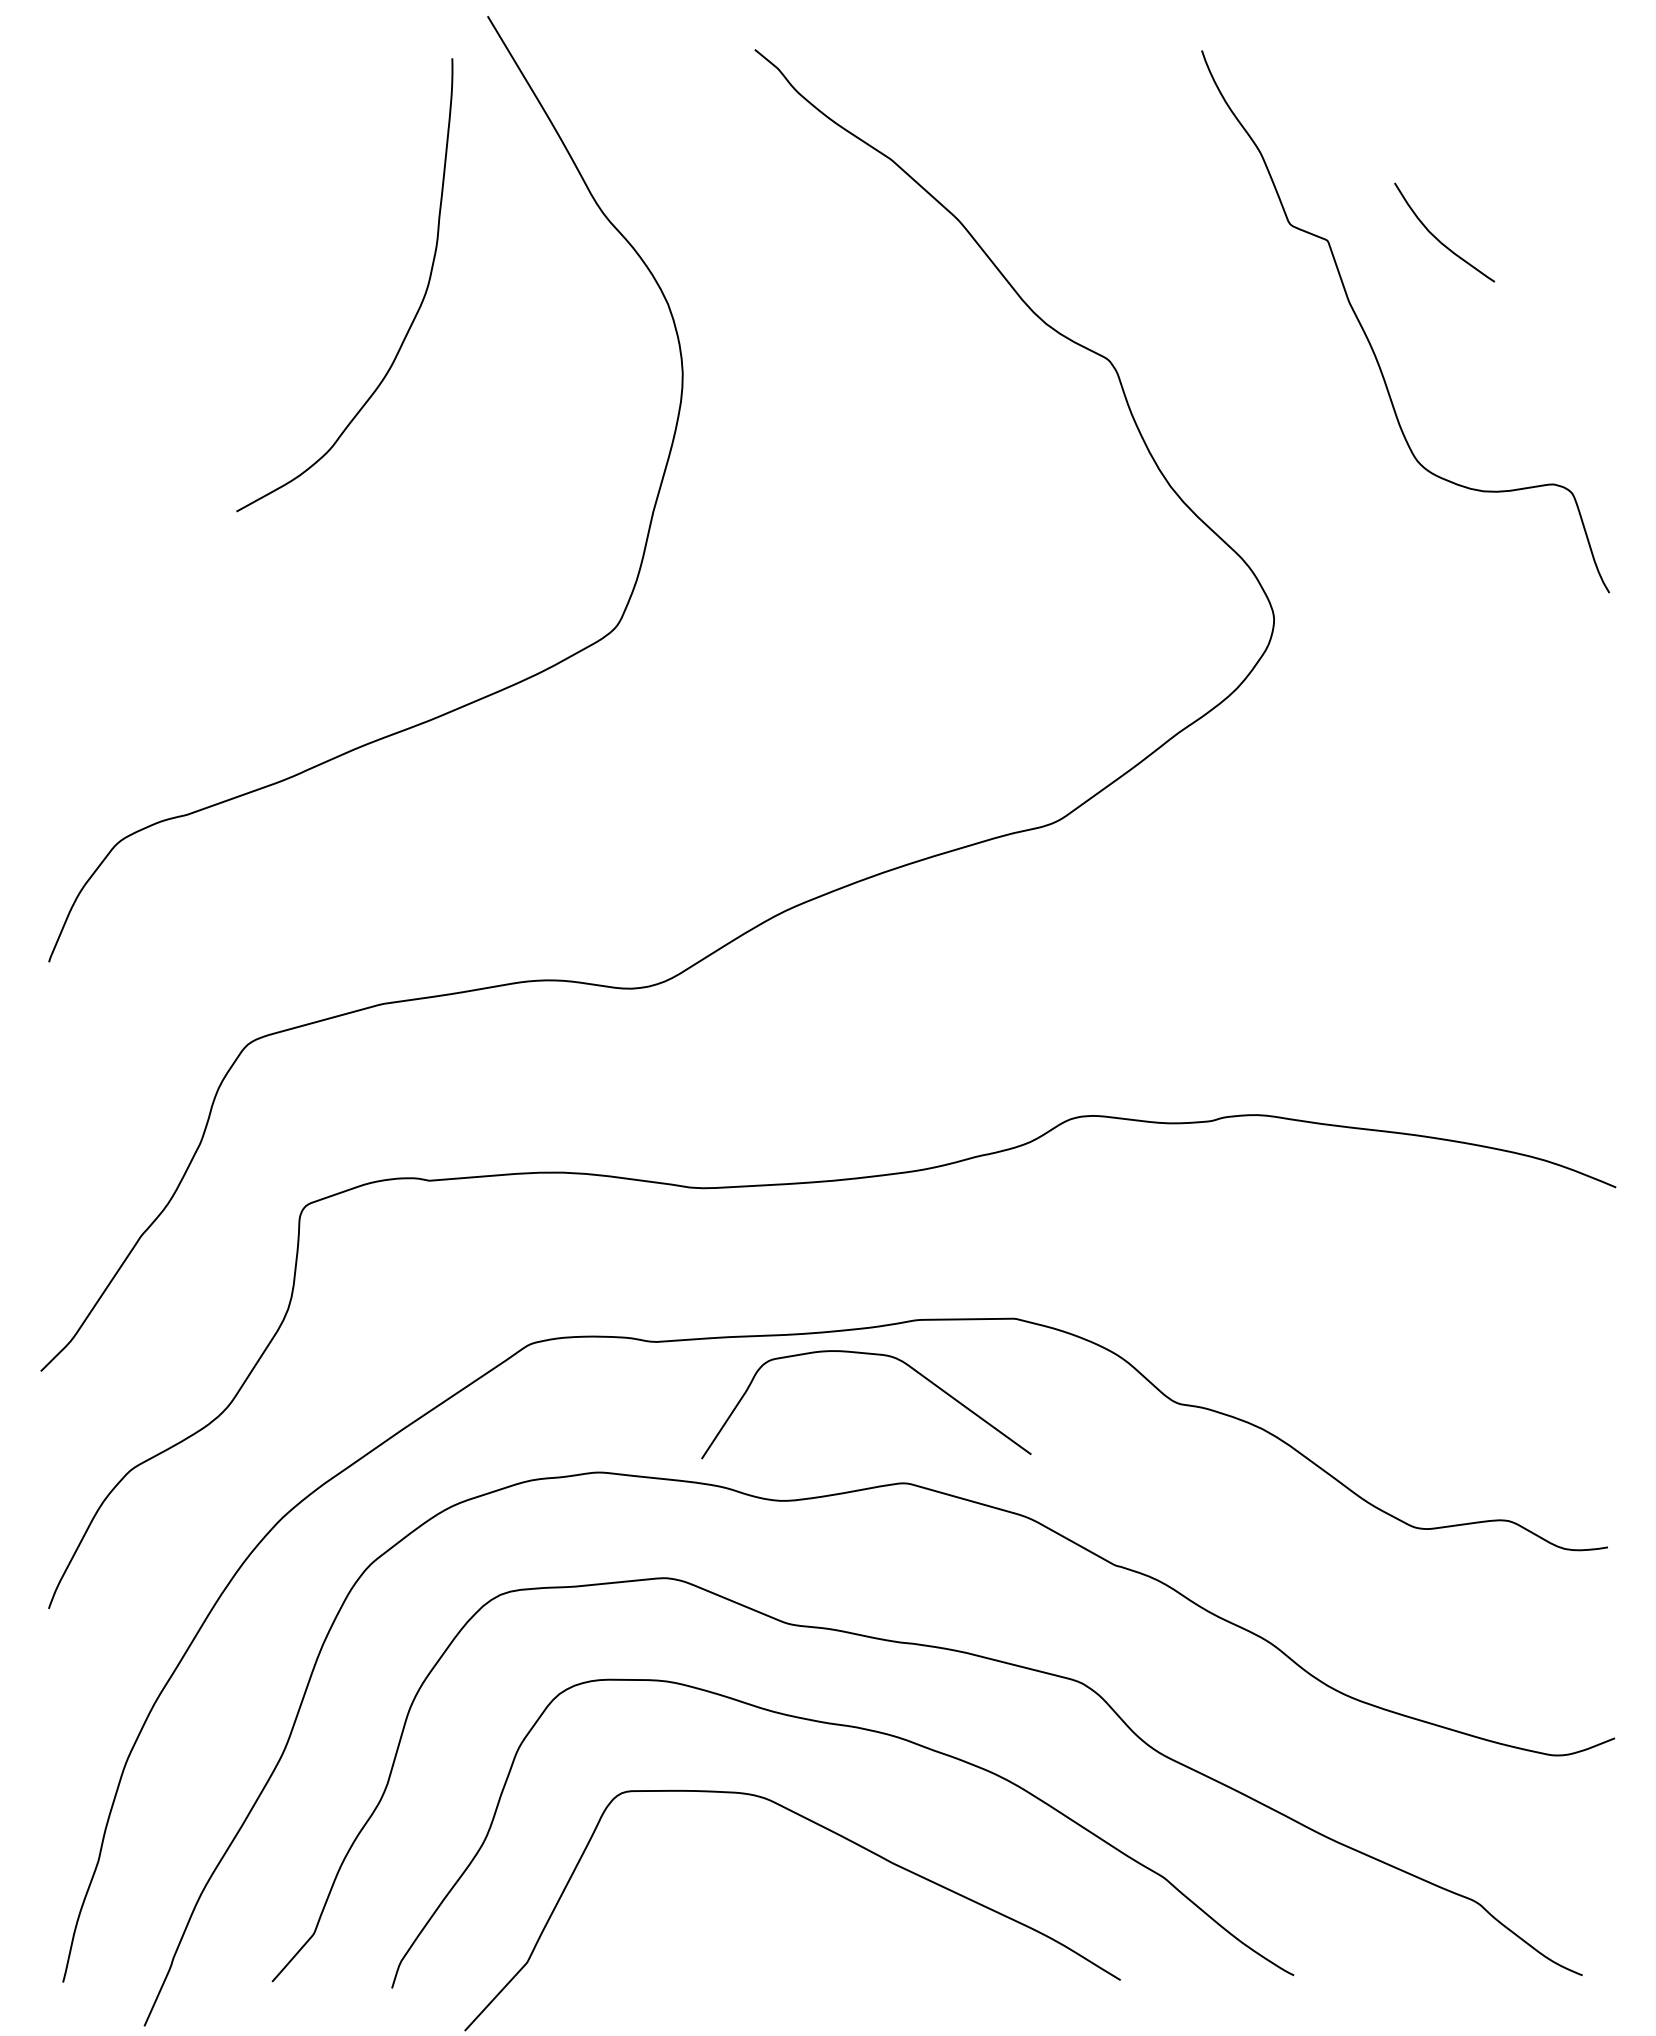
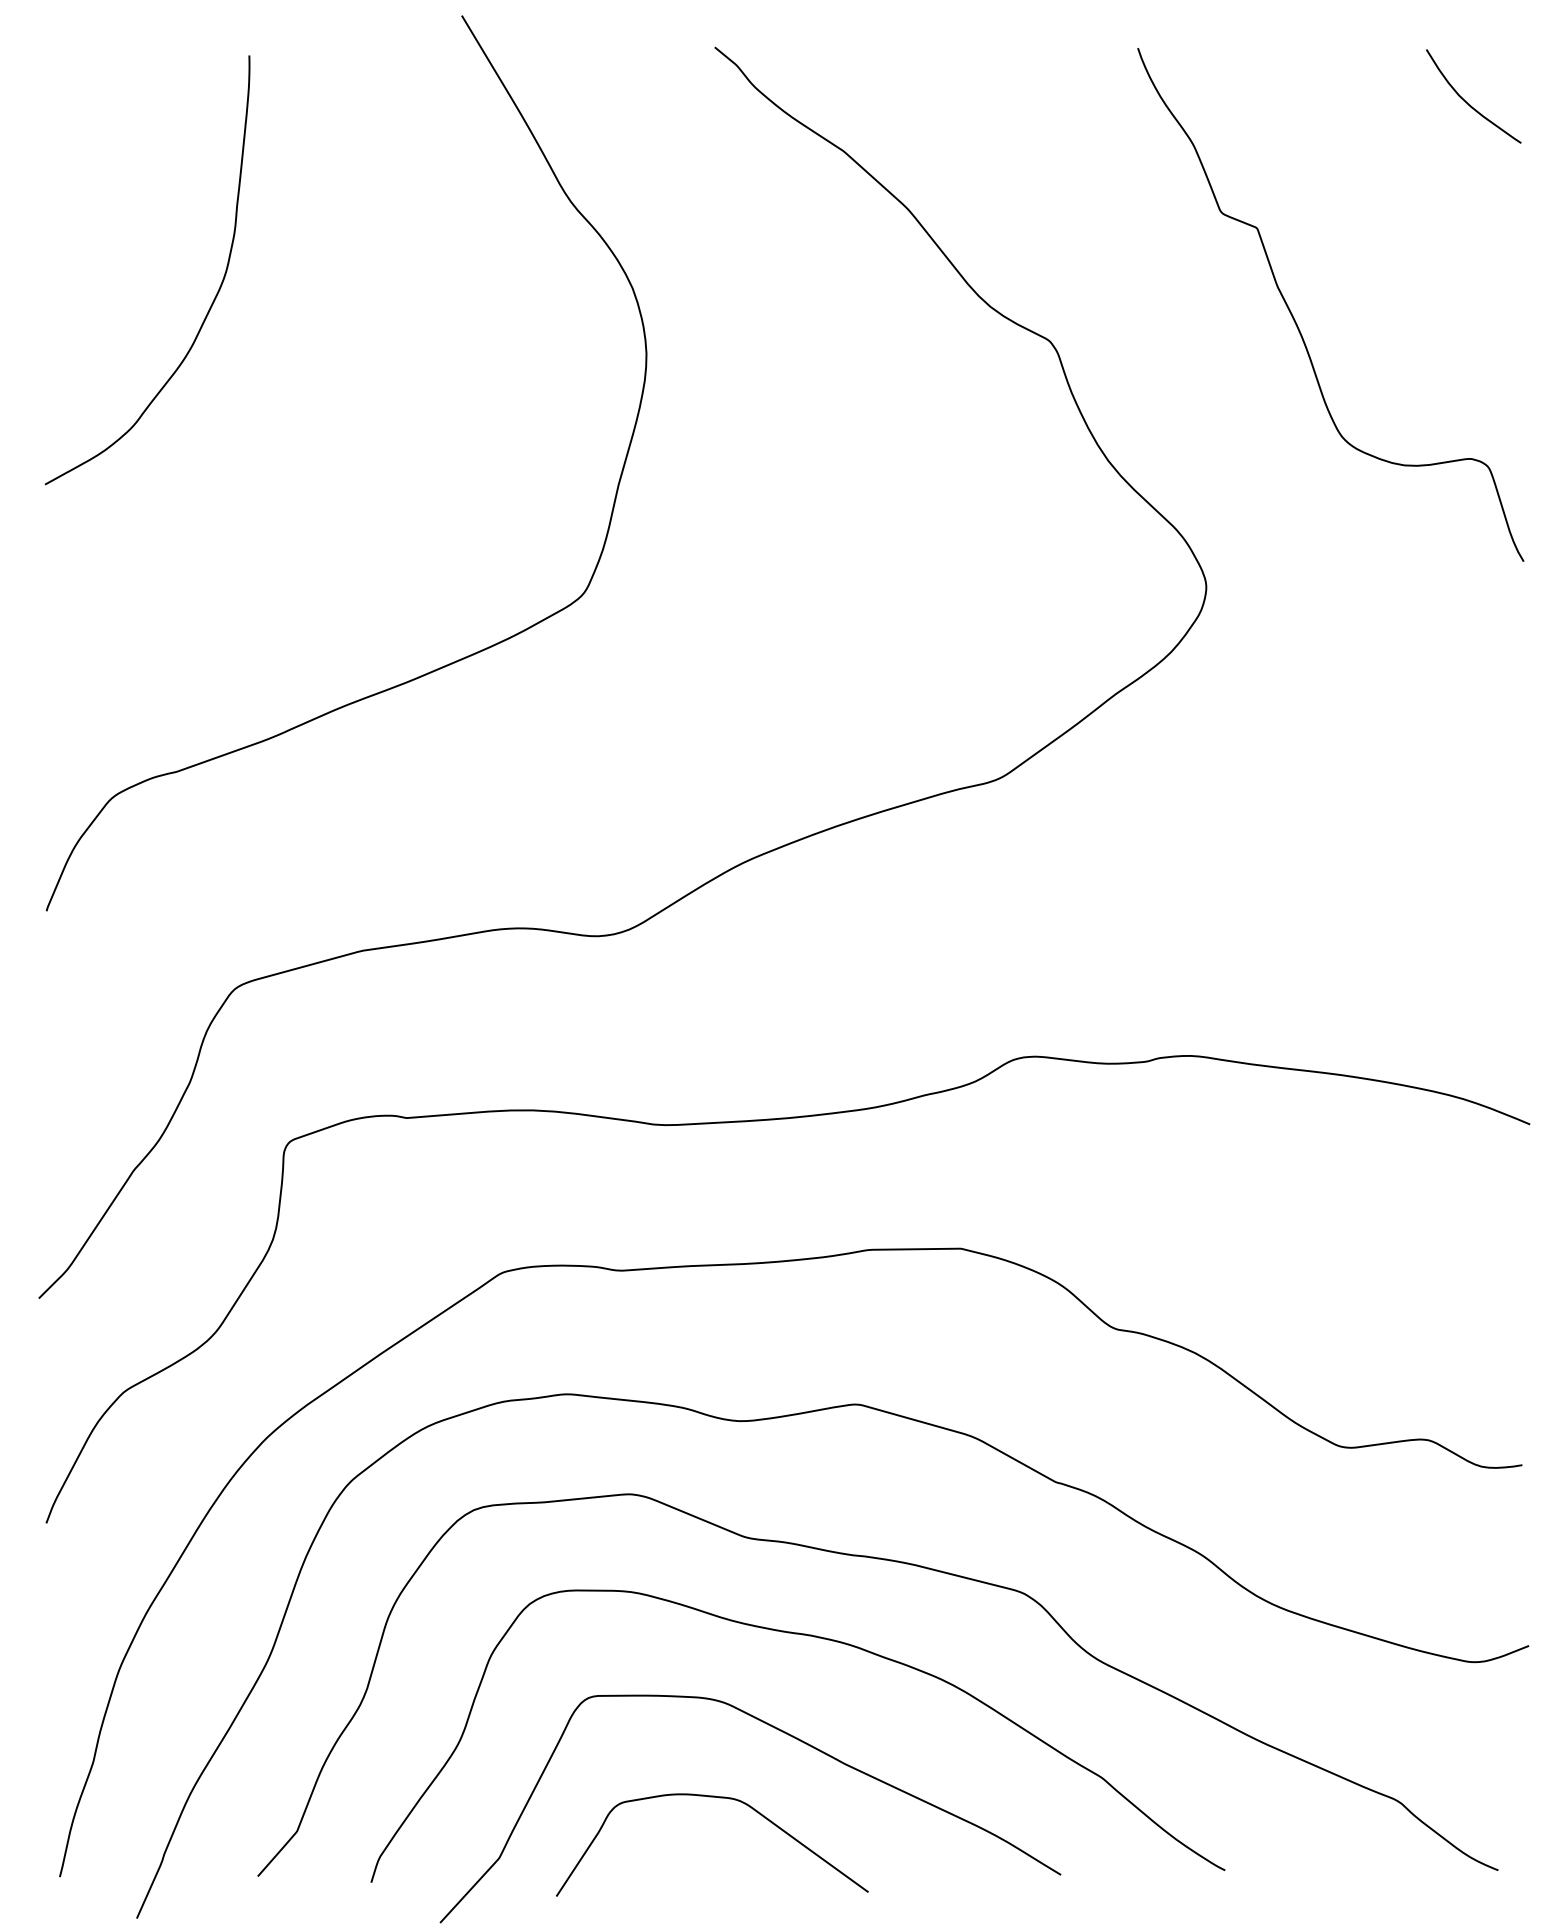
curve: (1440, 240) -> (1469, 103), moved
curve: (412, 320) -> (211, 303), moved
curve: (873, 1355) -> (719, 1798), moved

